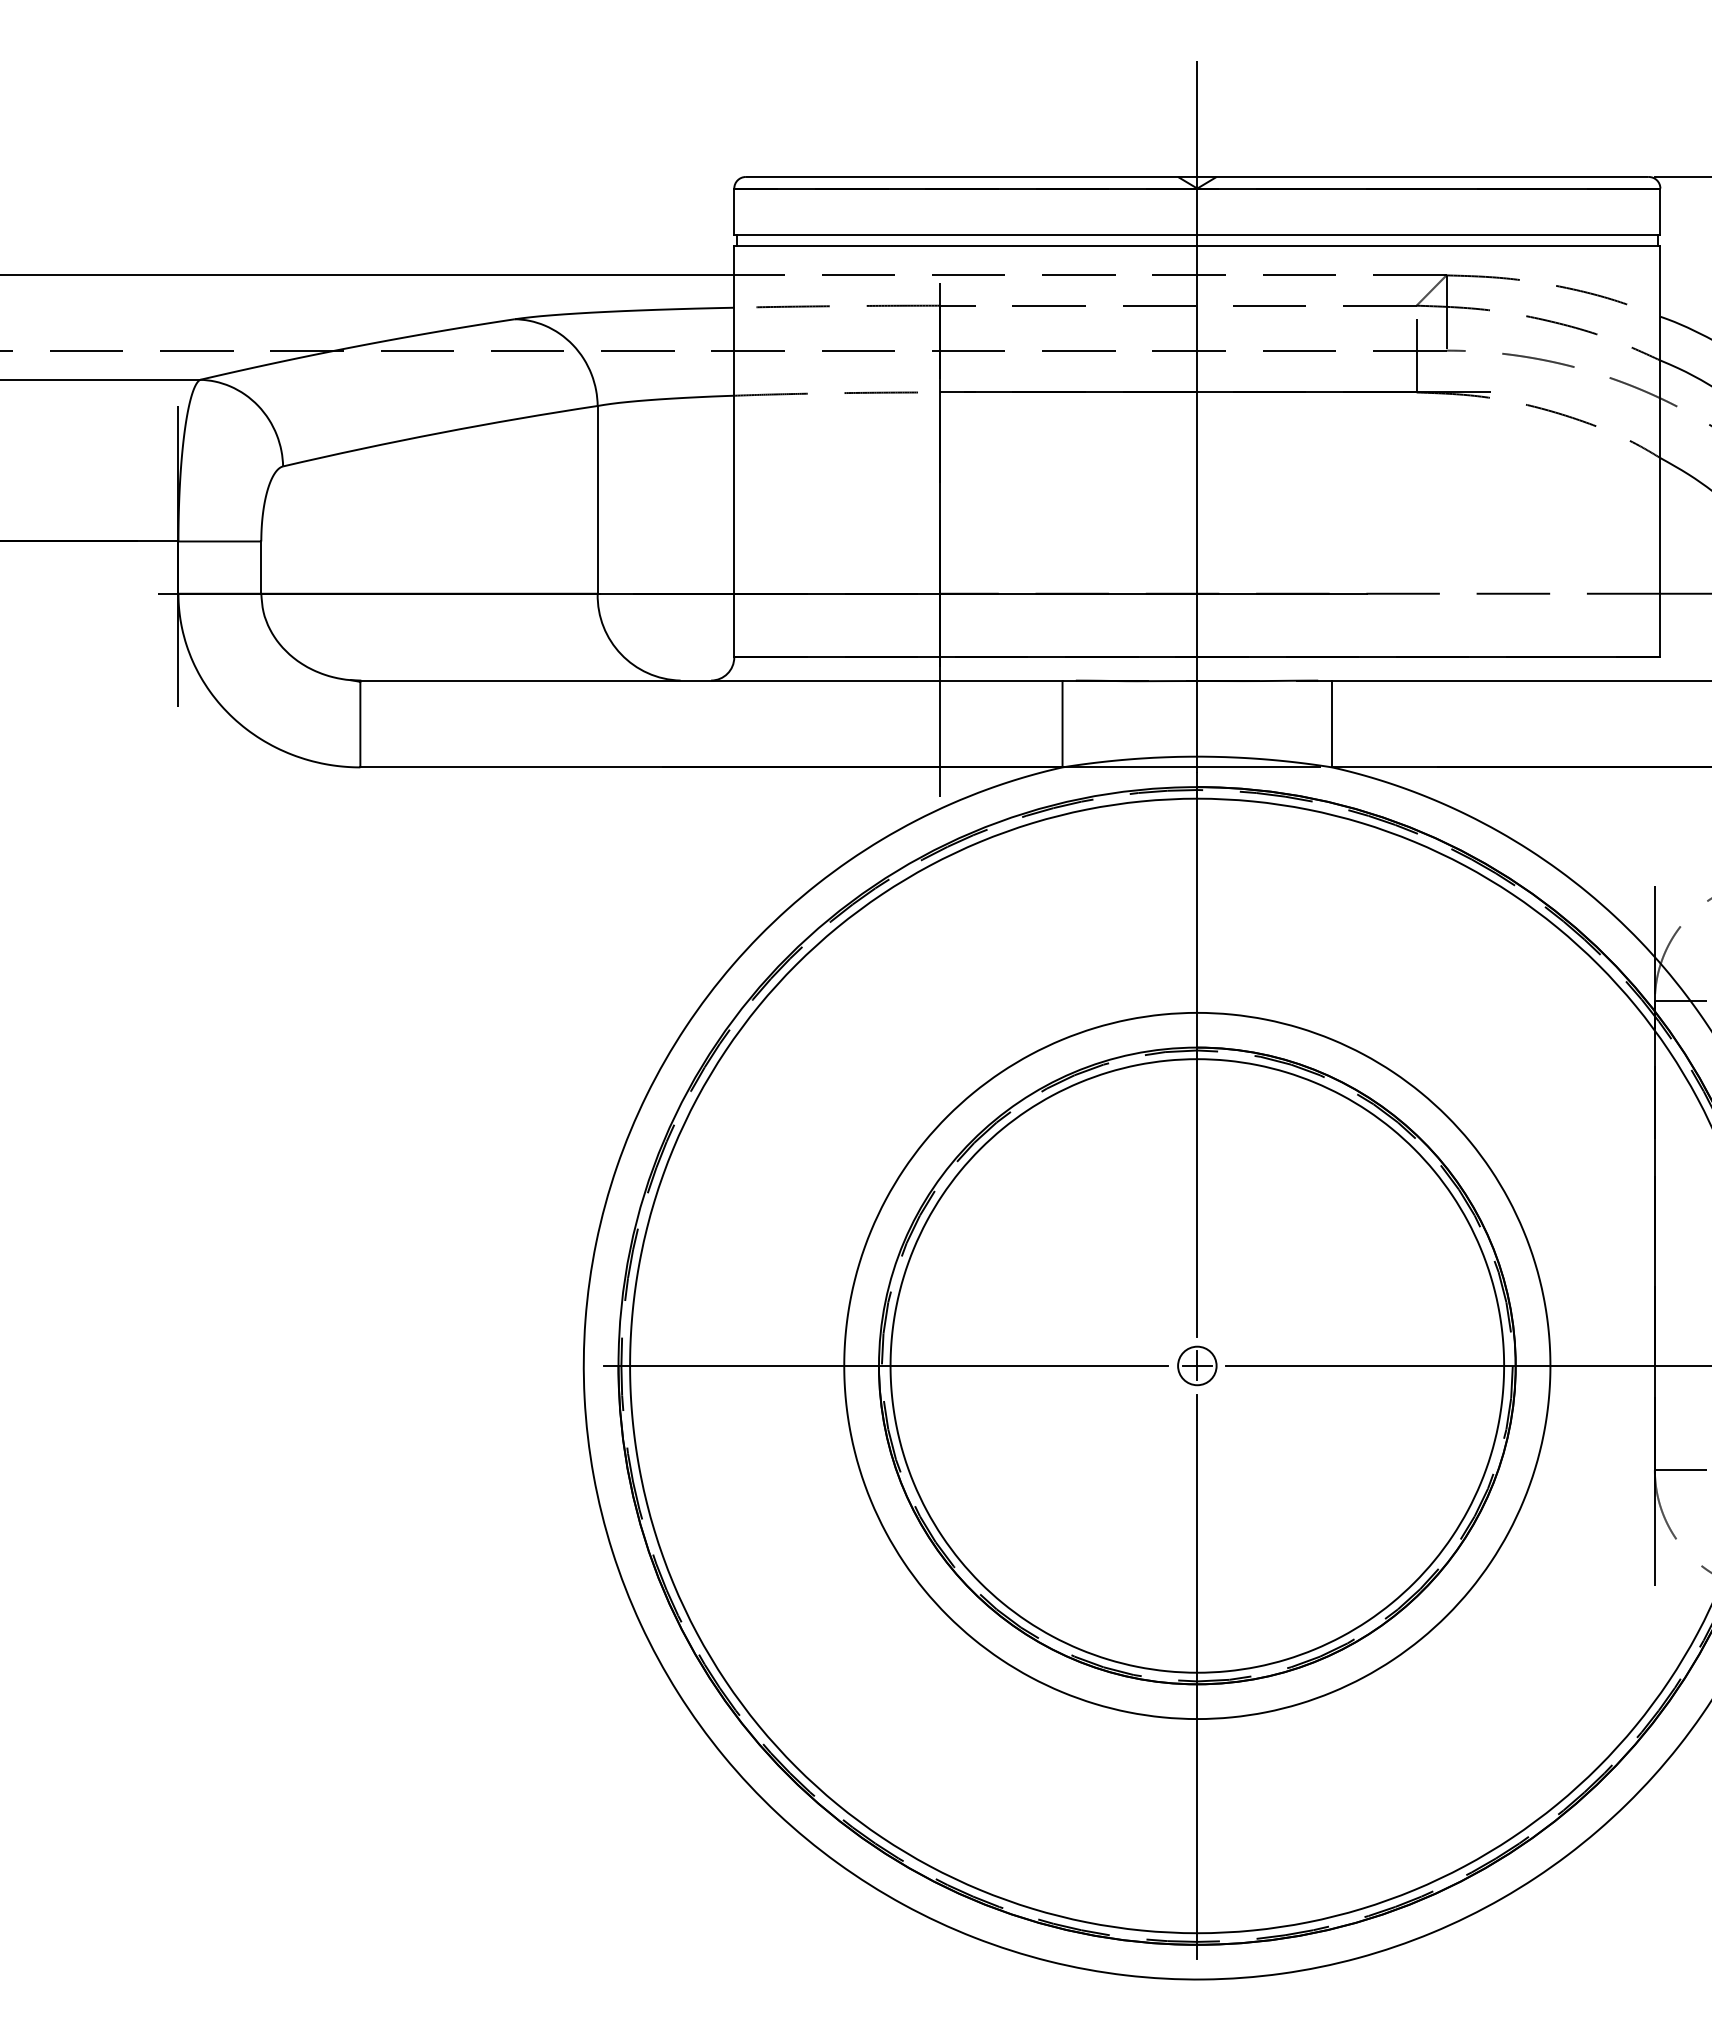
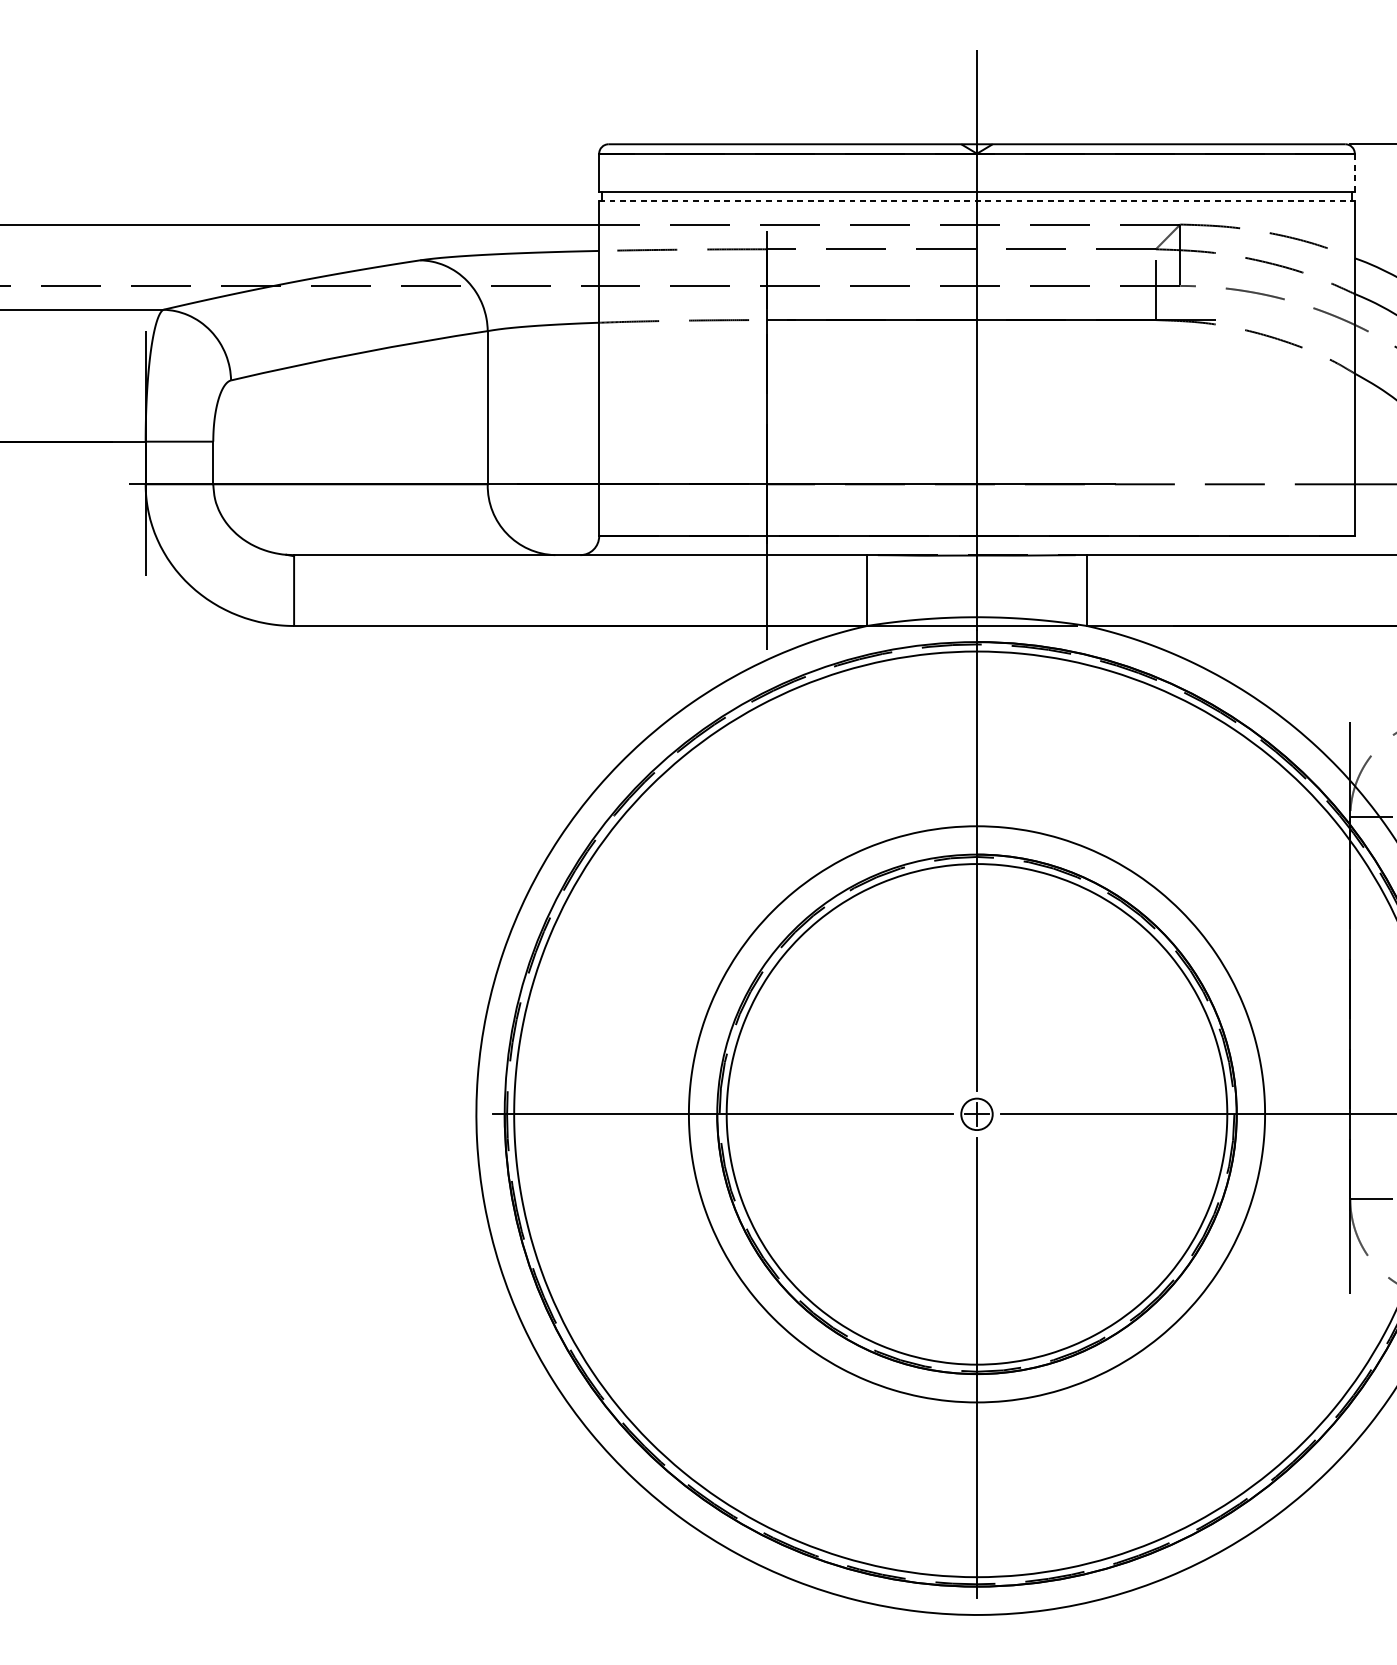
line: (1660, 211) -> (1354, 172), solid -> dashed
line: (1197, 246) -> (977, 200), solid -> dashed

